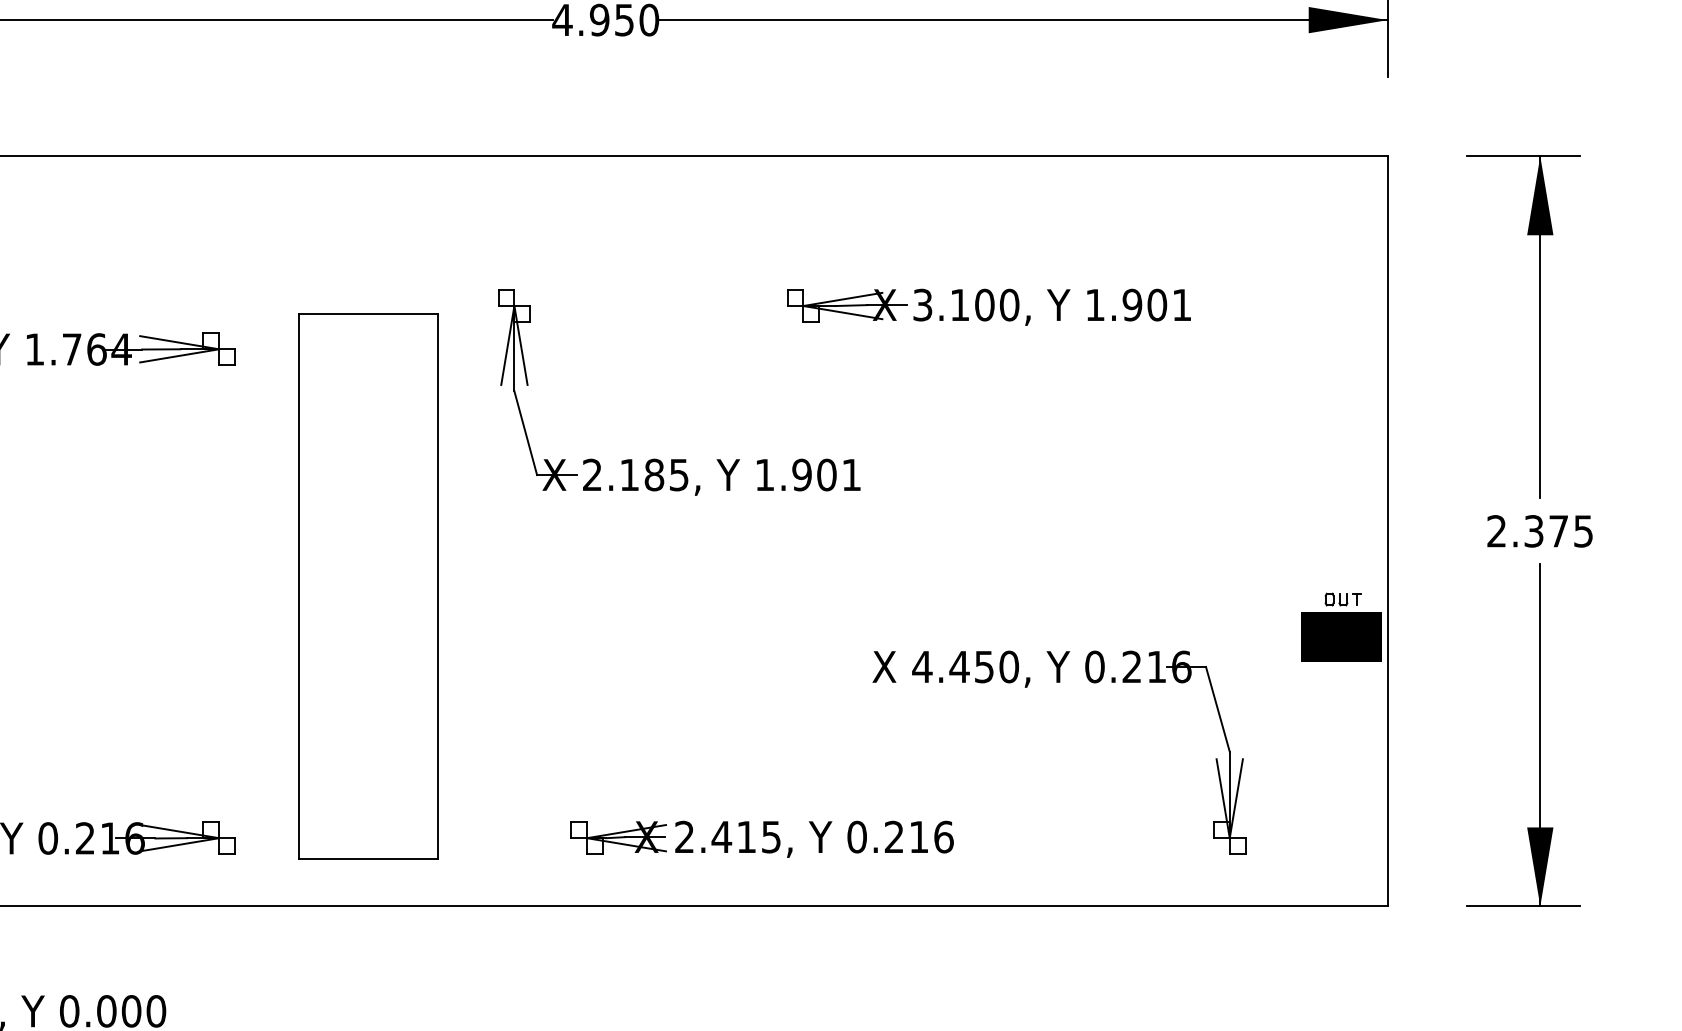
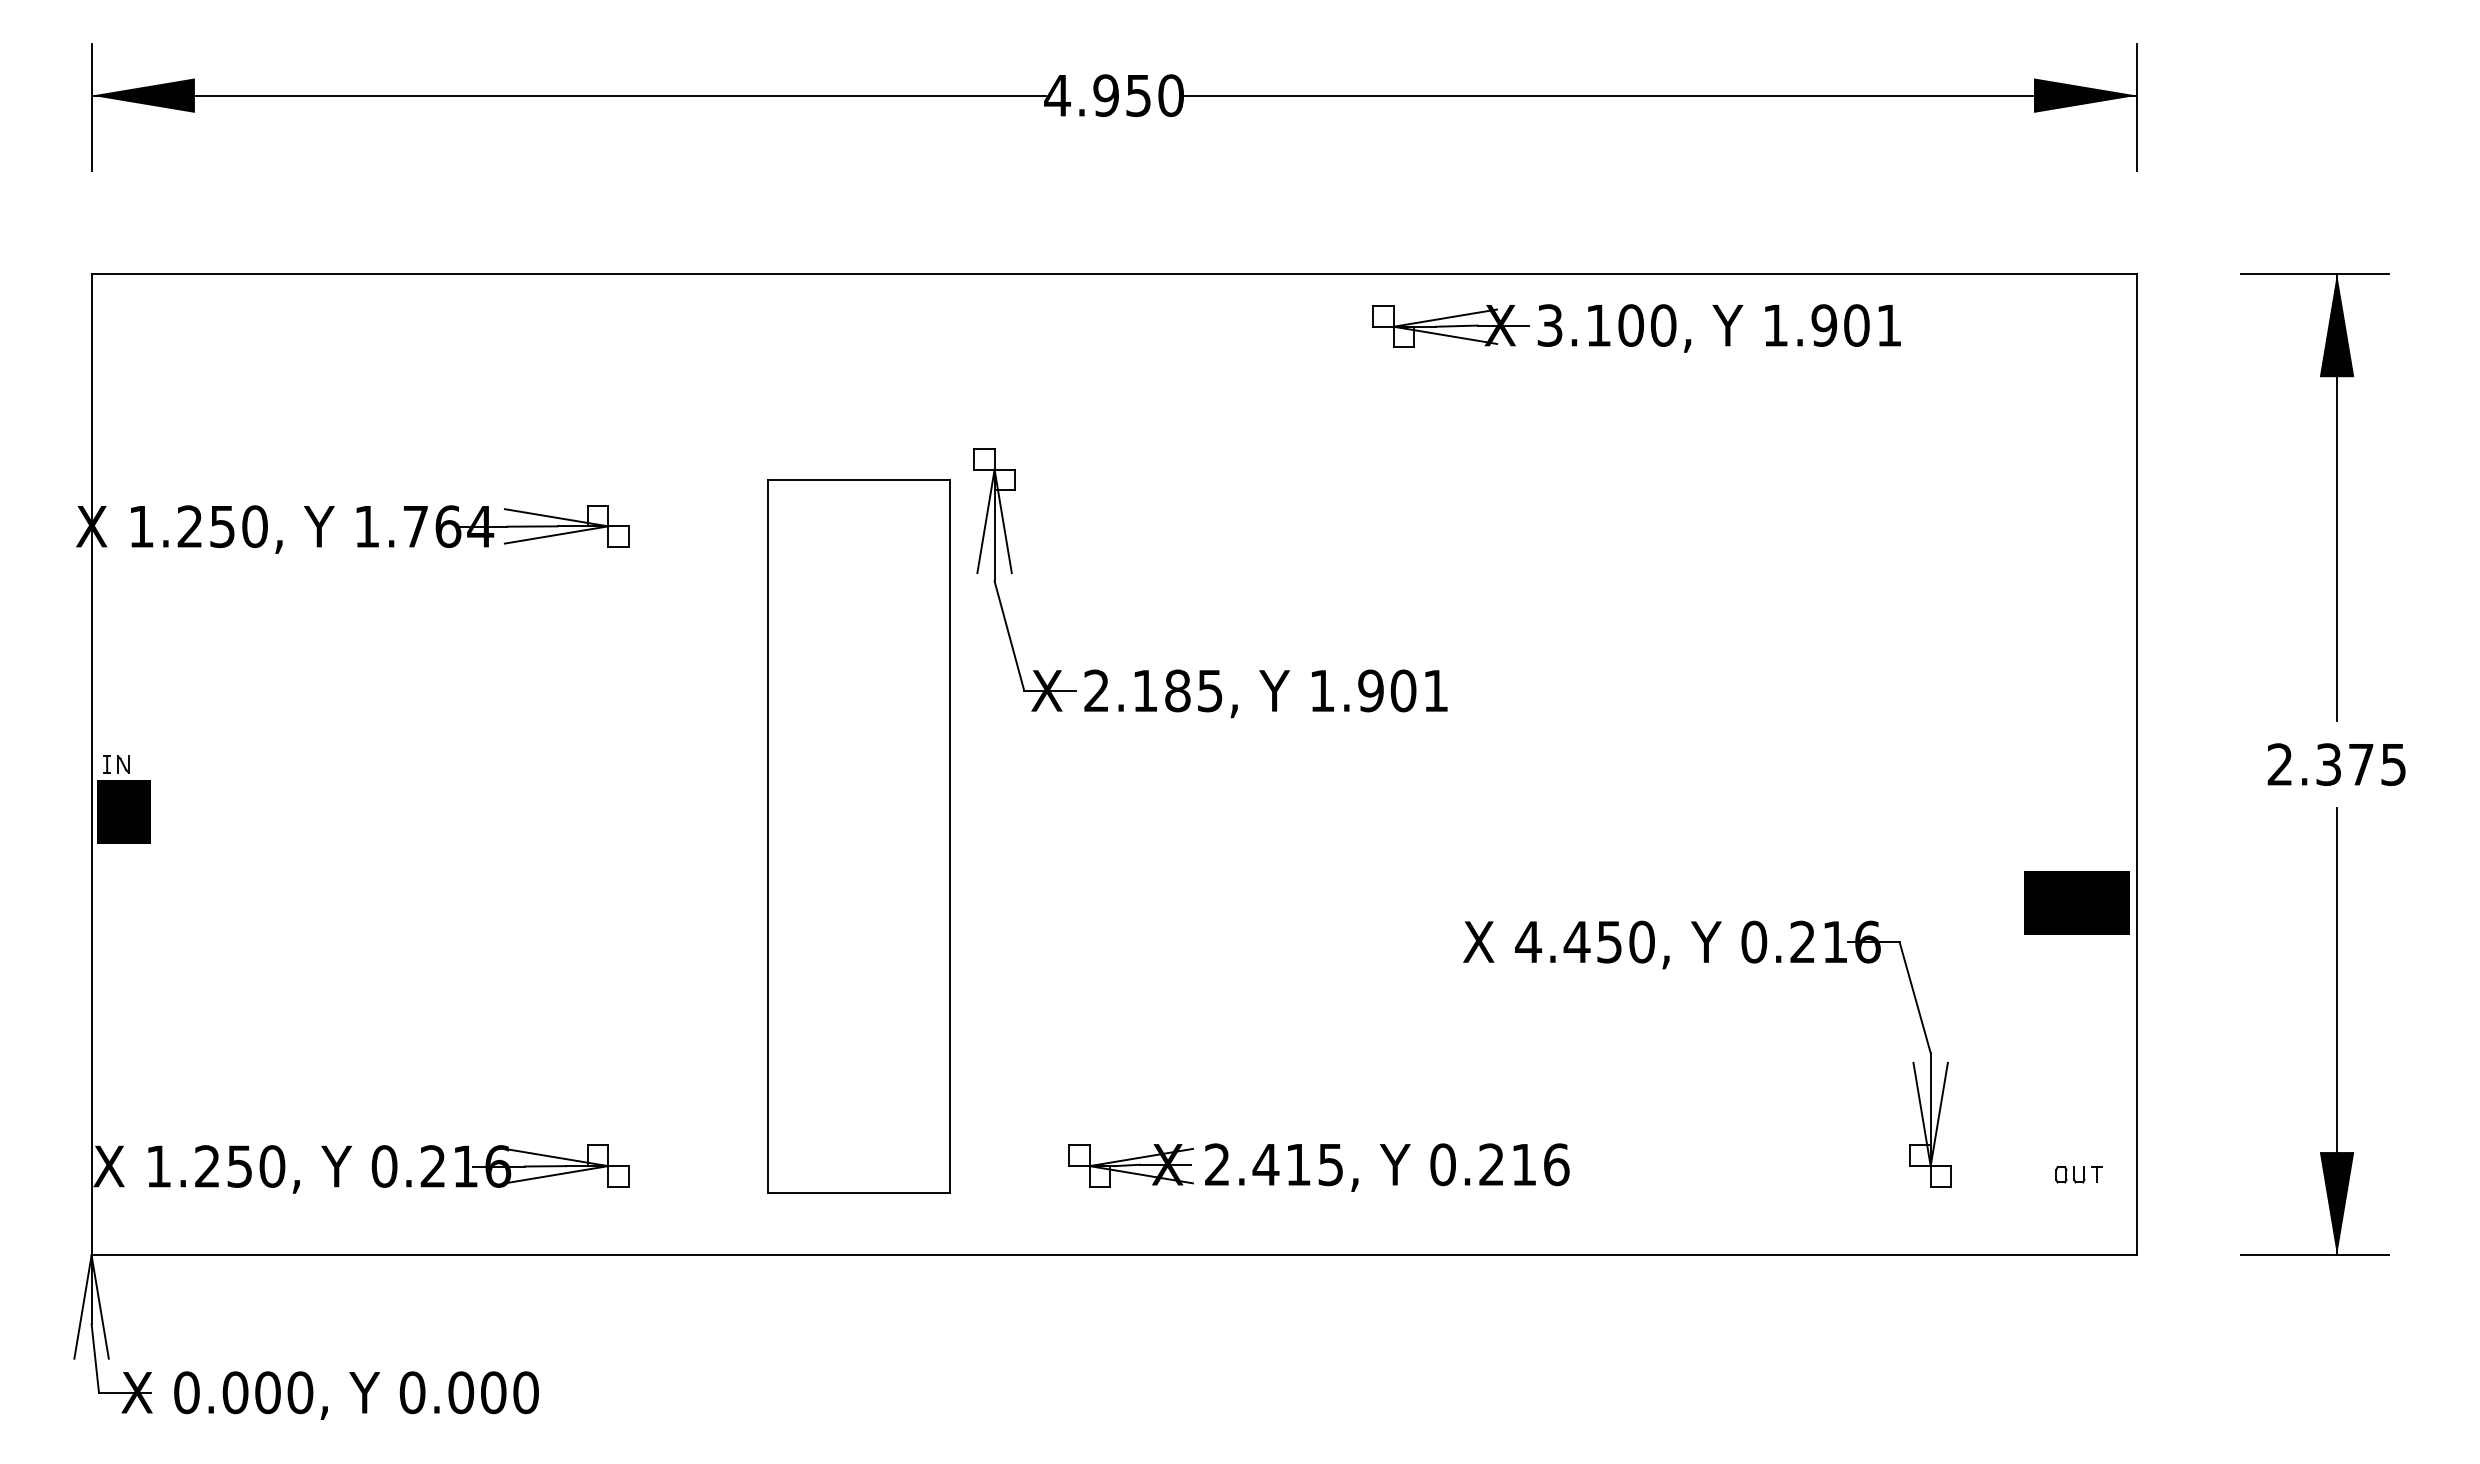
part: (988, 307) -> (1636, 328), moved
part: (368, 586) -> (858, 836), moved
part: (1342, 599) -> (2078, 1174), moved

